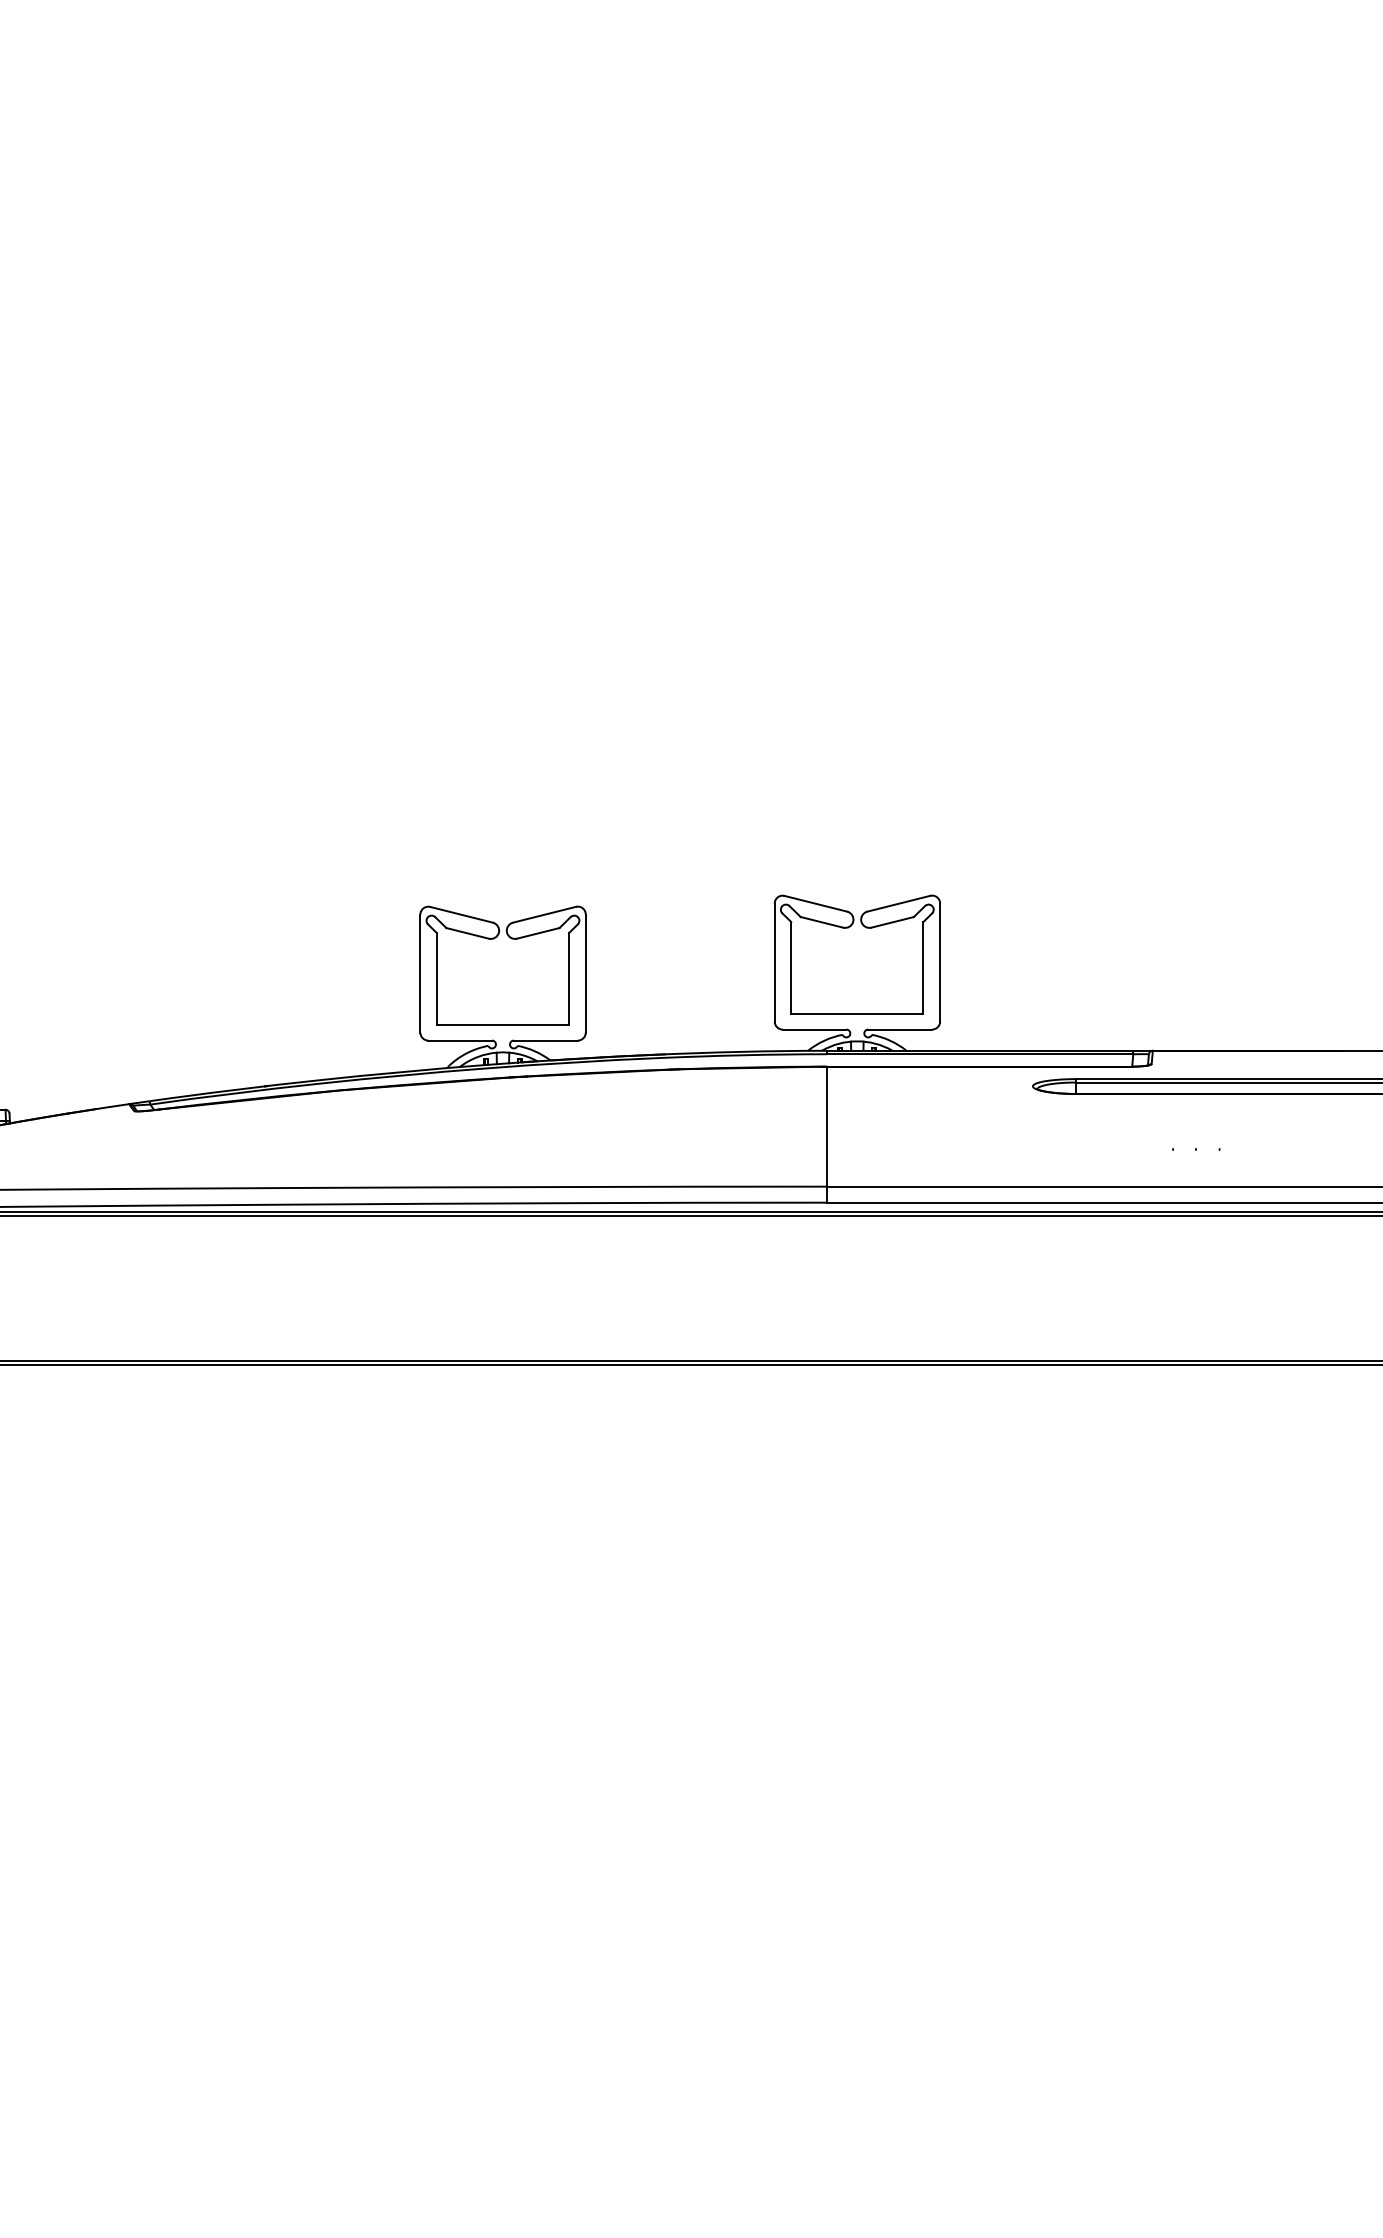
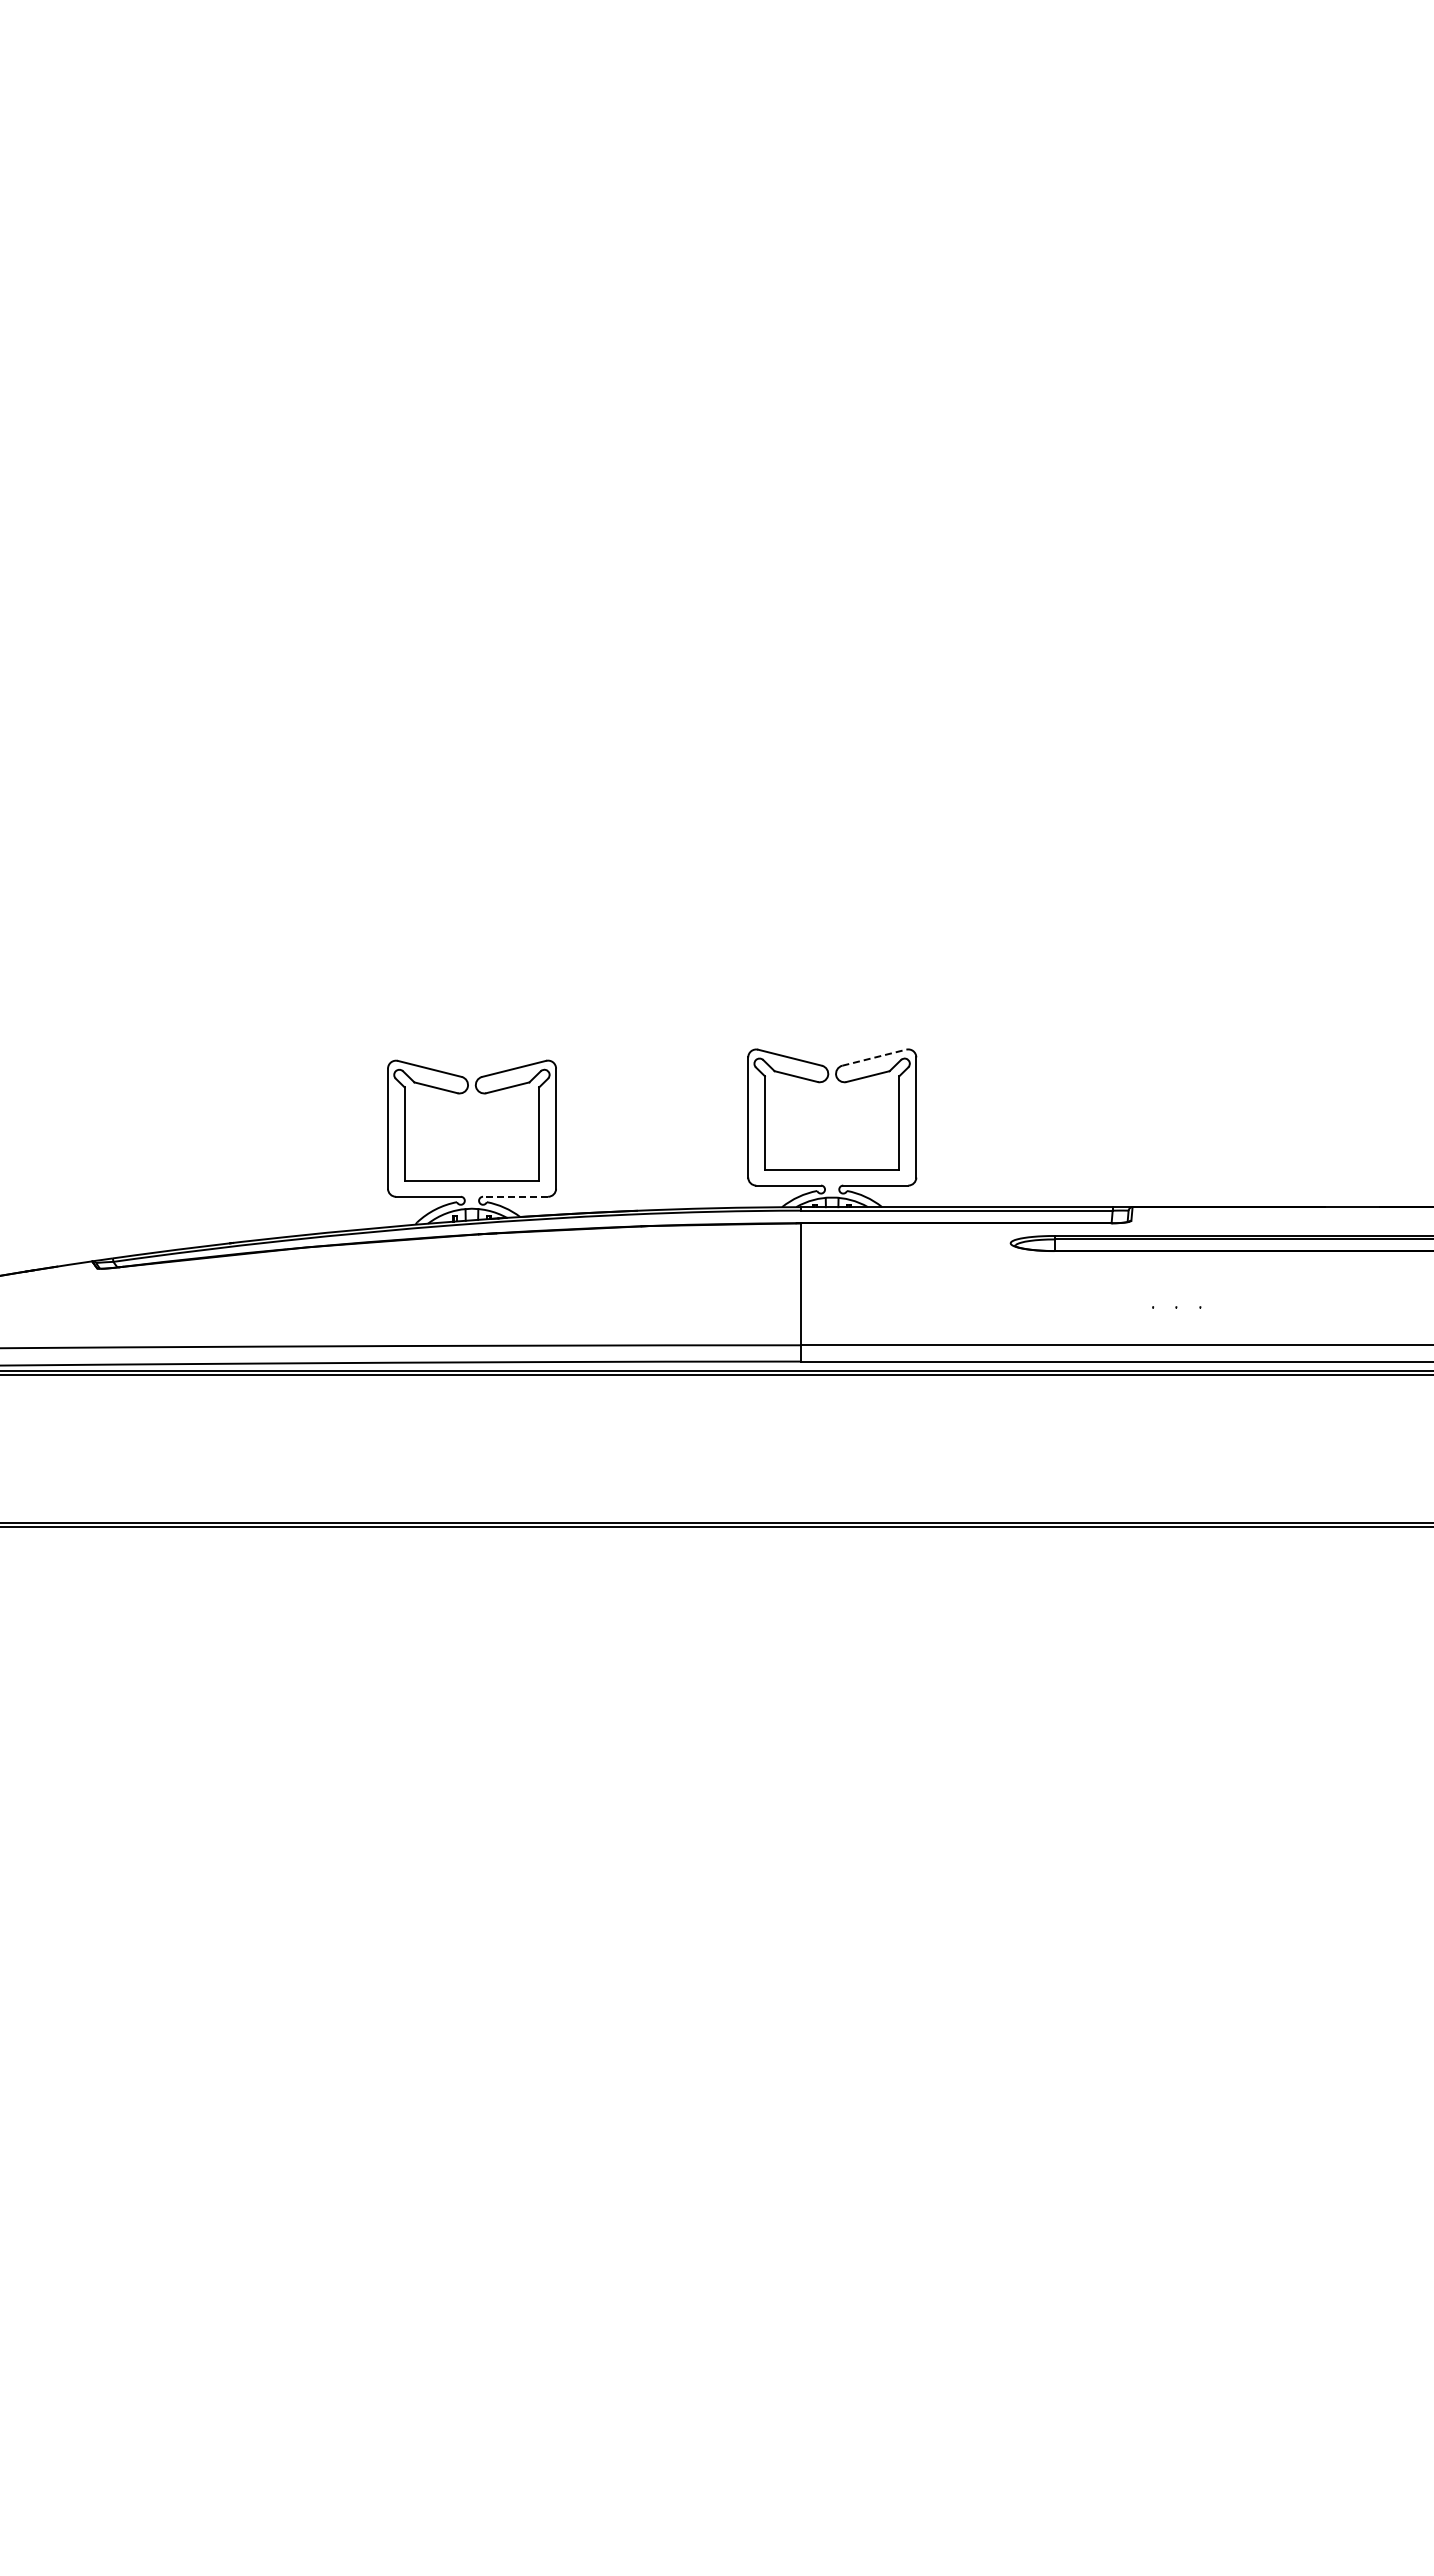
line: (898, 903) -> (874, 1057), solid -> dashed
line: (545, 1040) -> (515, 1196), solid -> dashed

